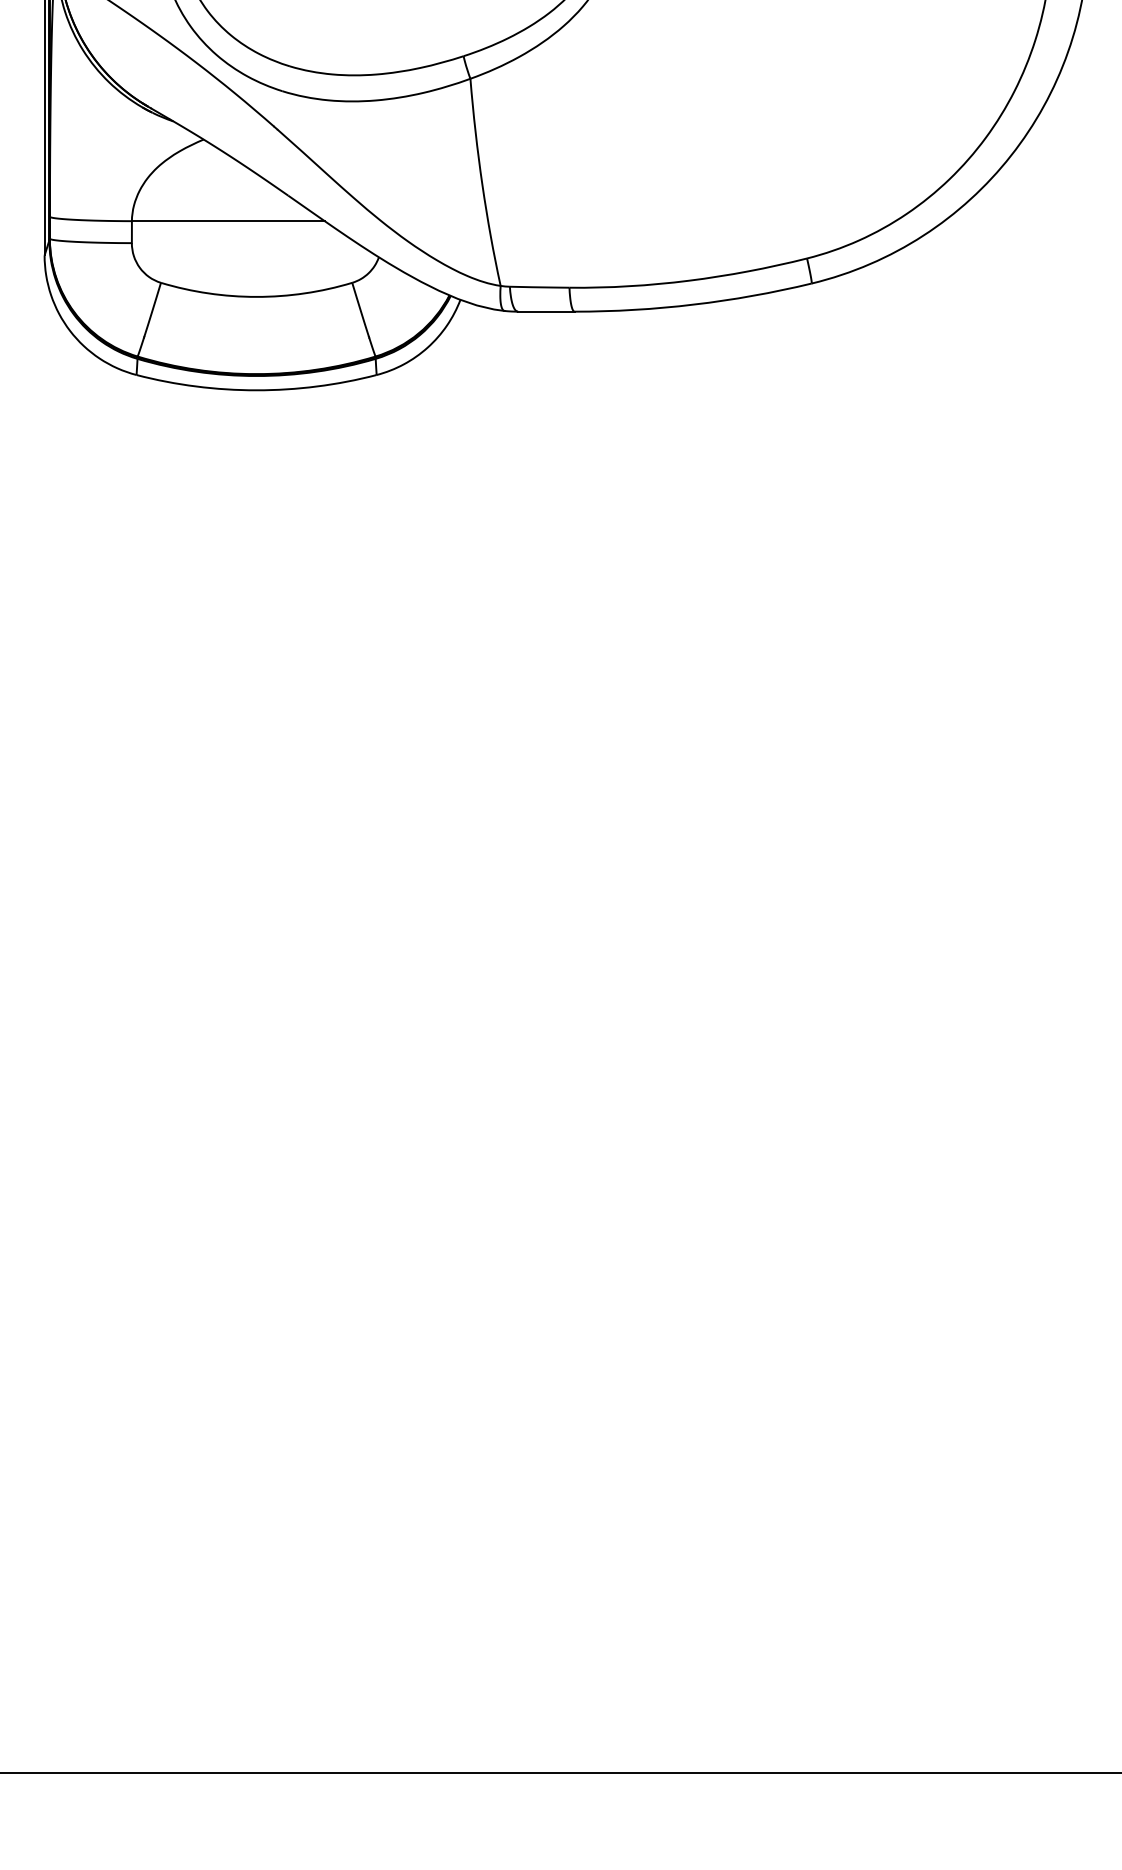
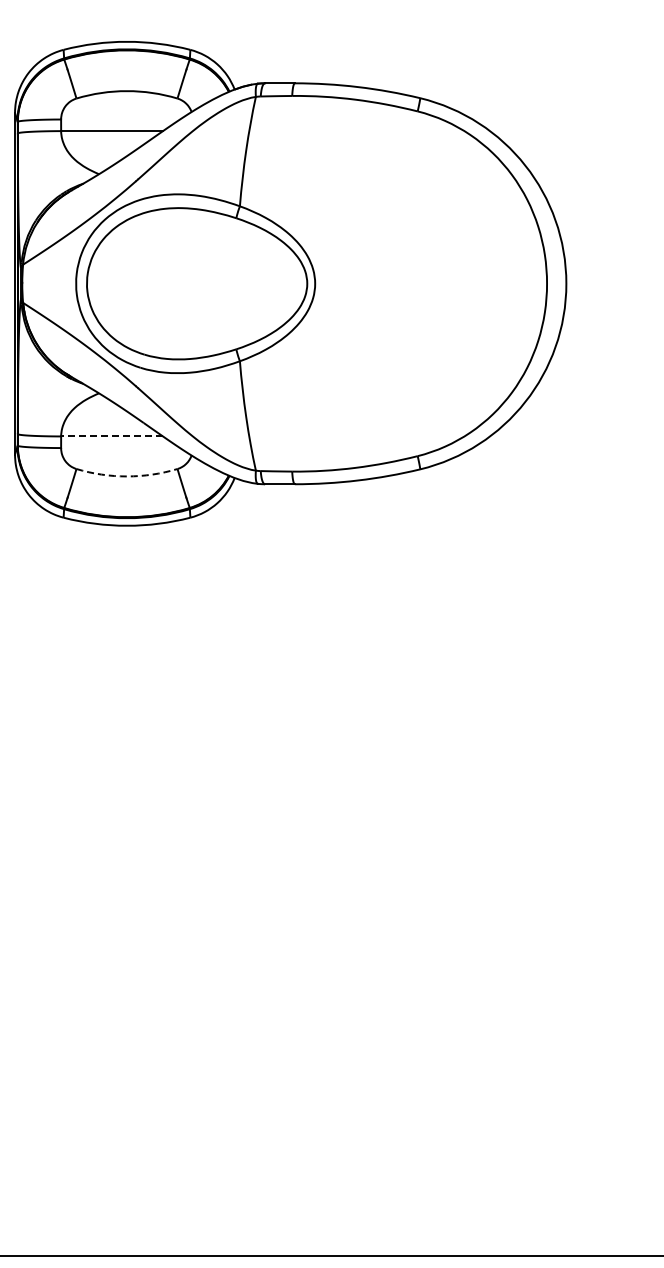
line: (229, 221) -> (112, 436), solid -> dashed
arc: (257, 297) -> (127, 476), solid -> dashed

